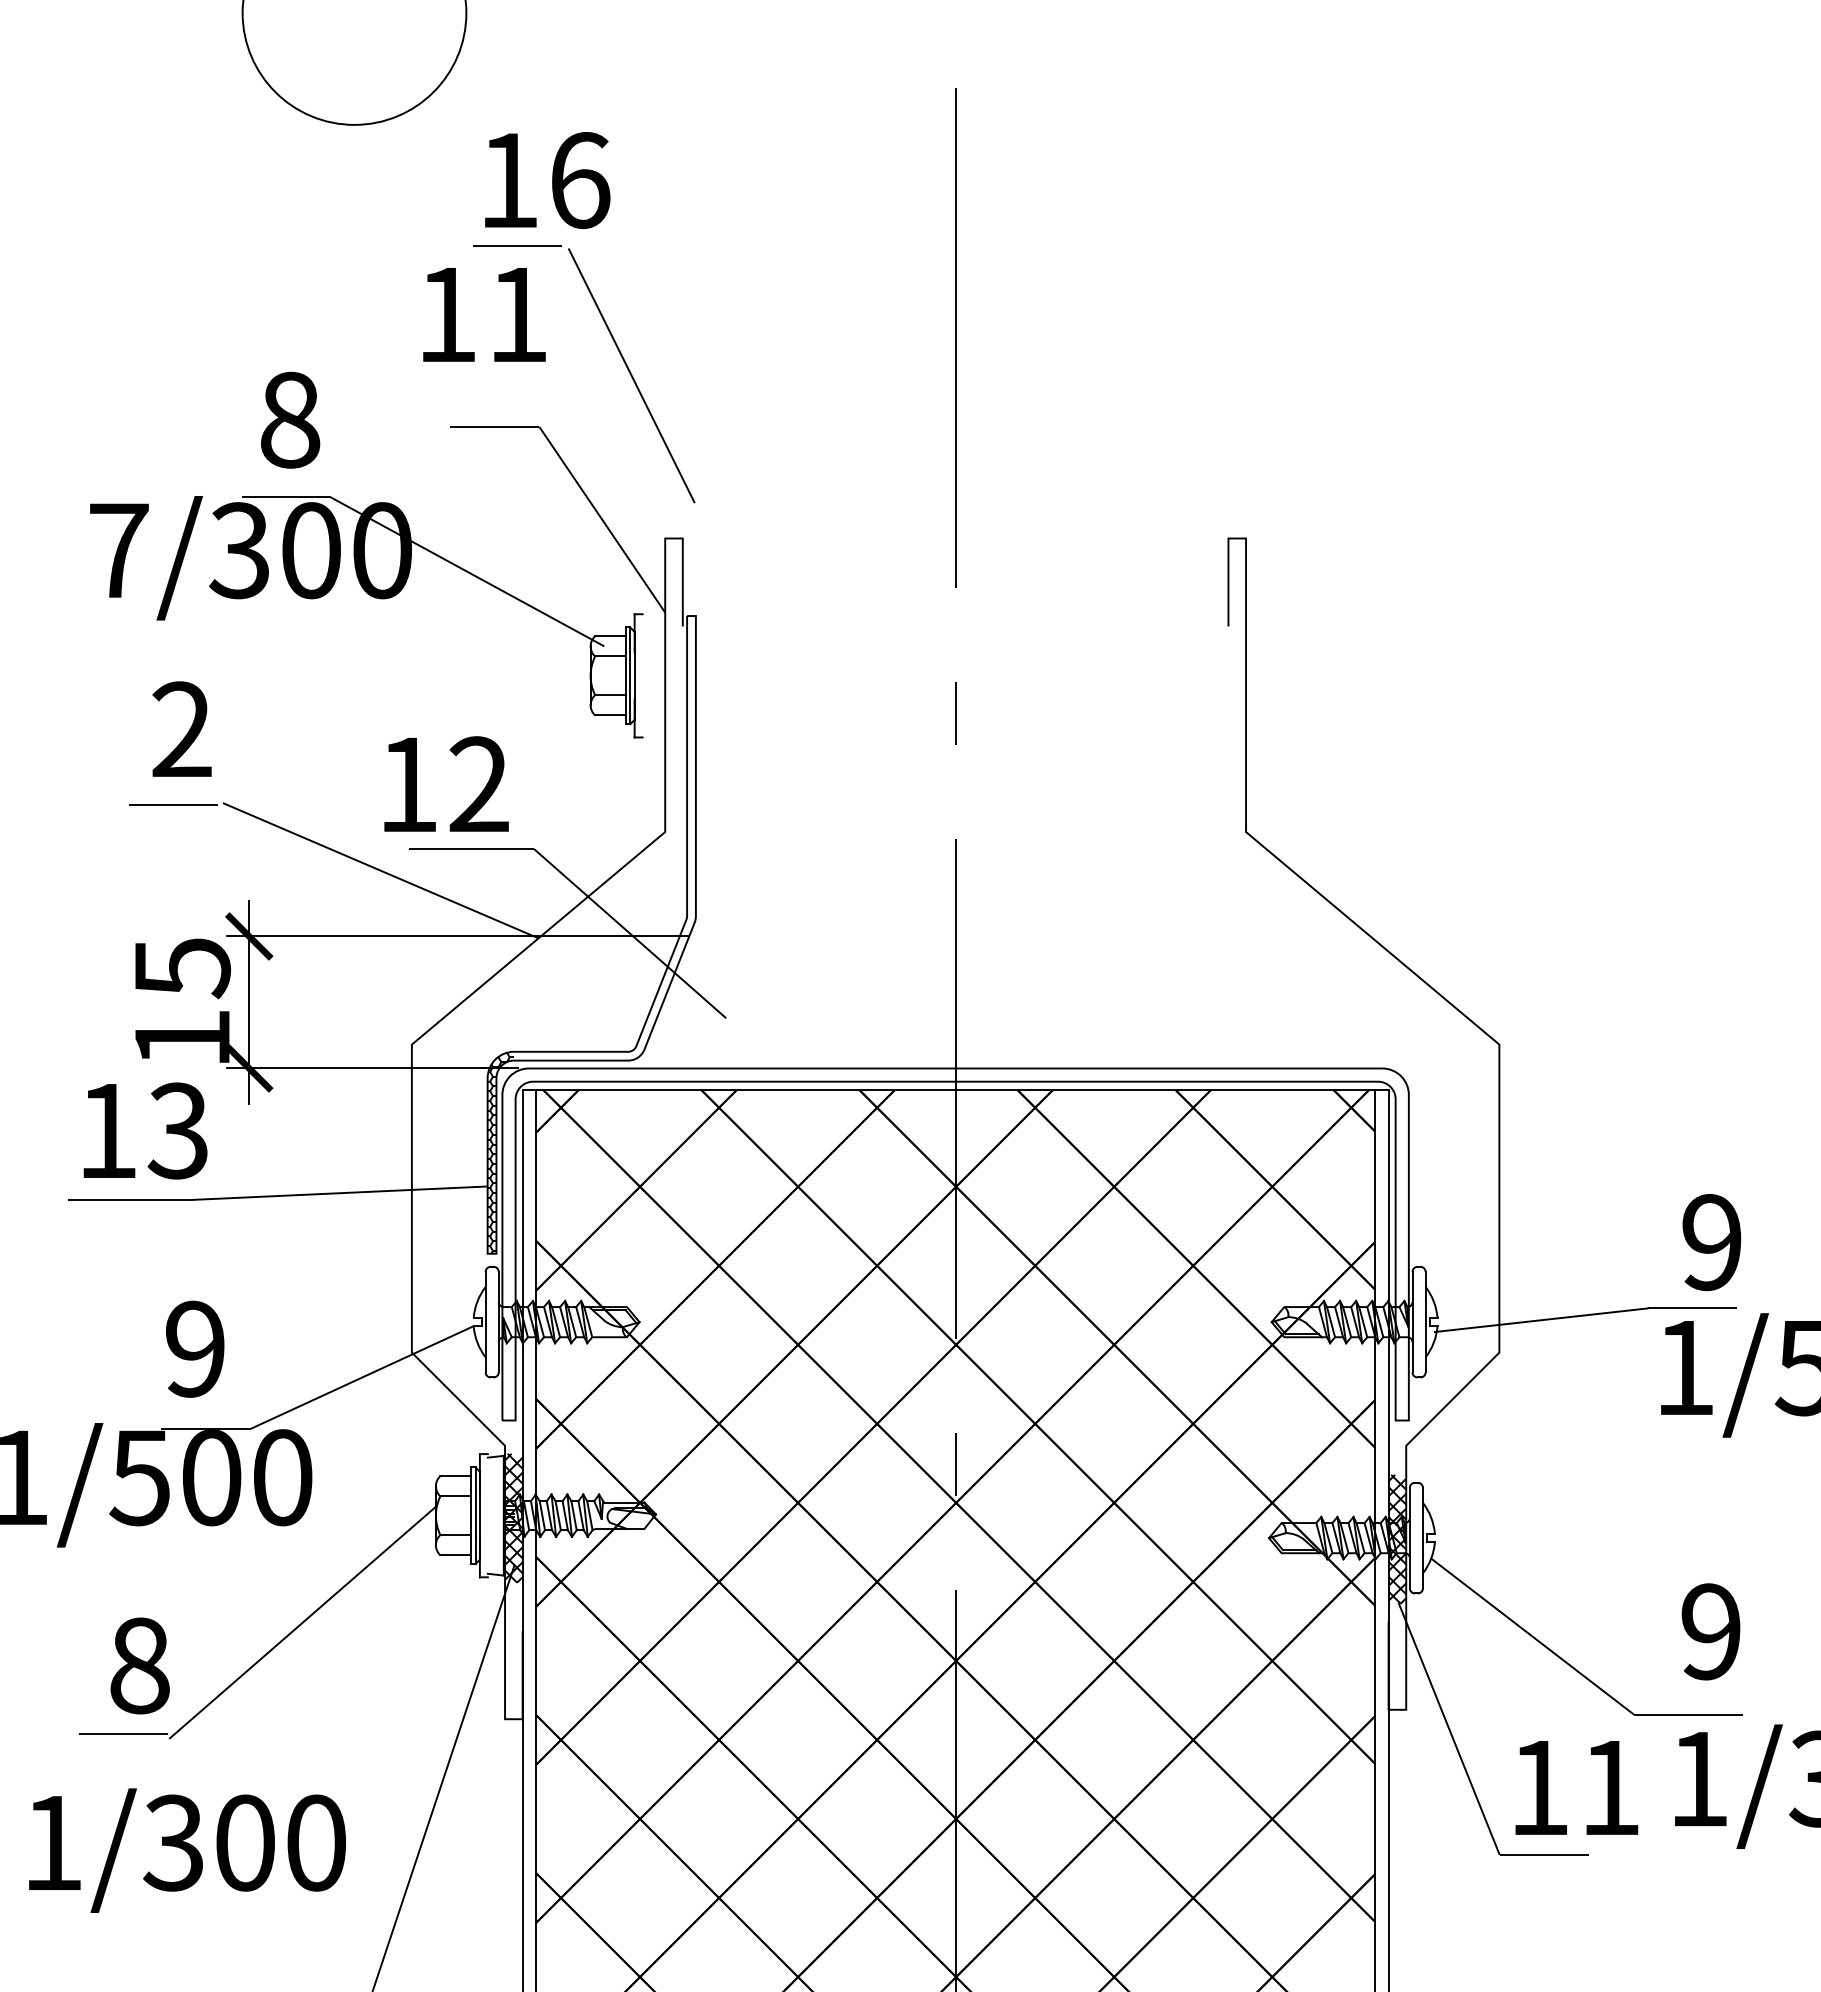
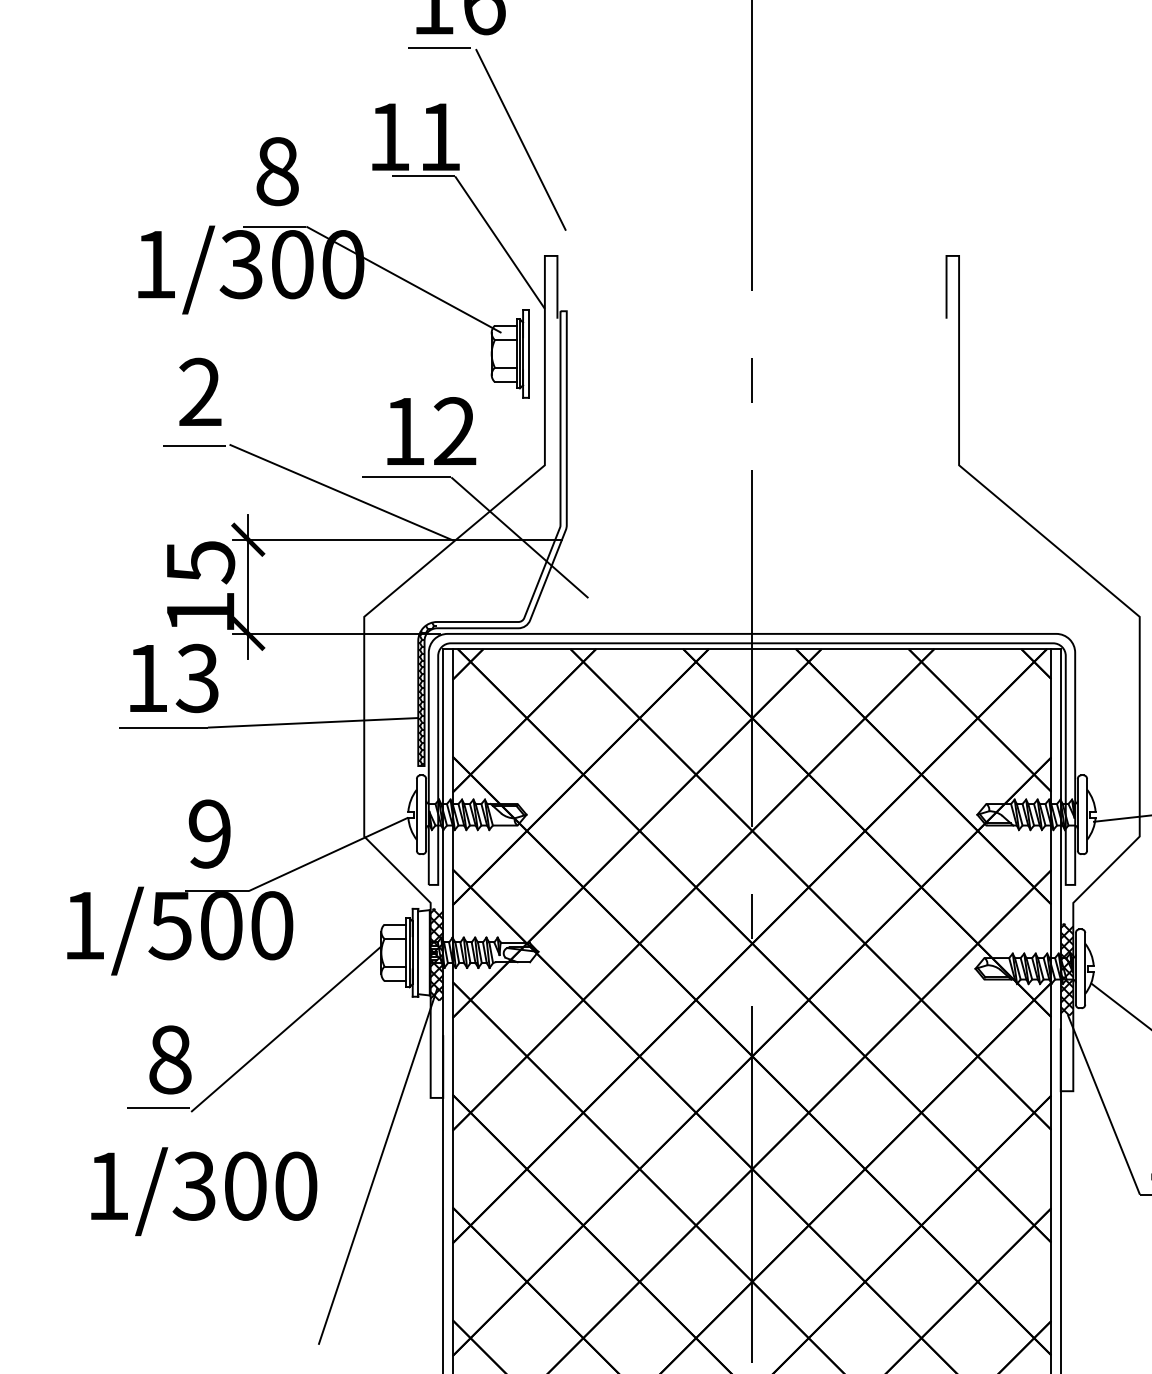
text: (484, 314) -> (416, 136), moved
text: (119, 550) -> (155, 264), 7/300 -> 1/300
line: (642, 675) -> (528, 353), added
text: (446, 783) -> (431, 430), moved
line: (487, 1515) -> (418, 952), added

